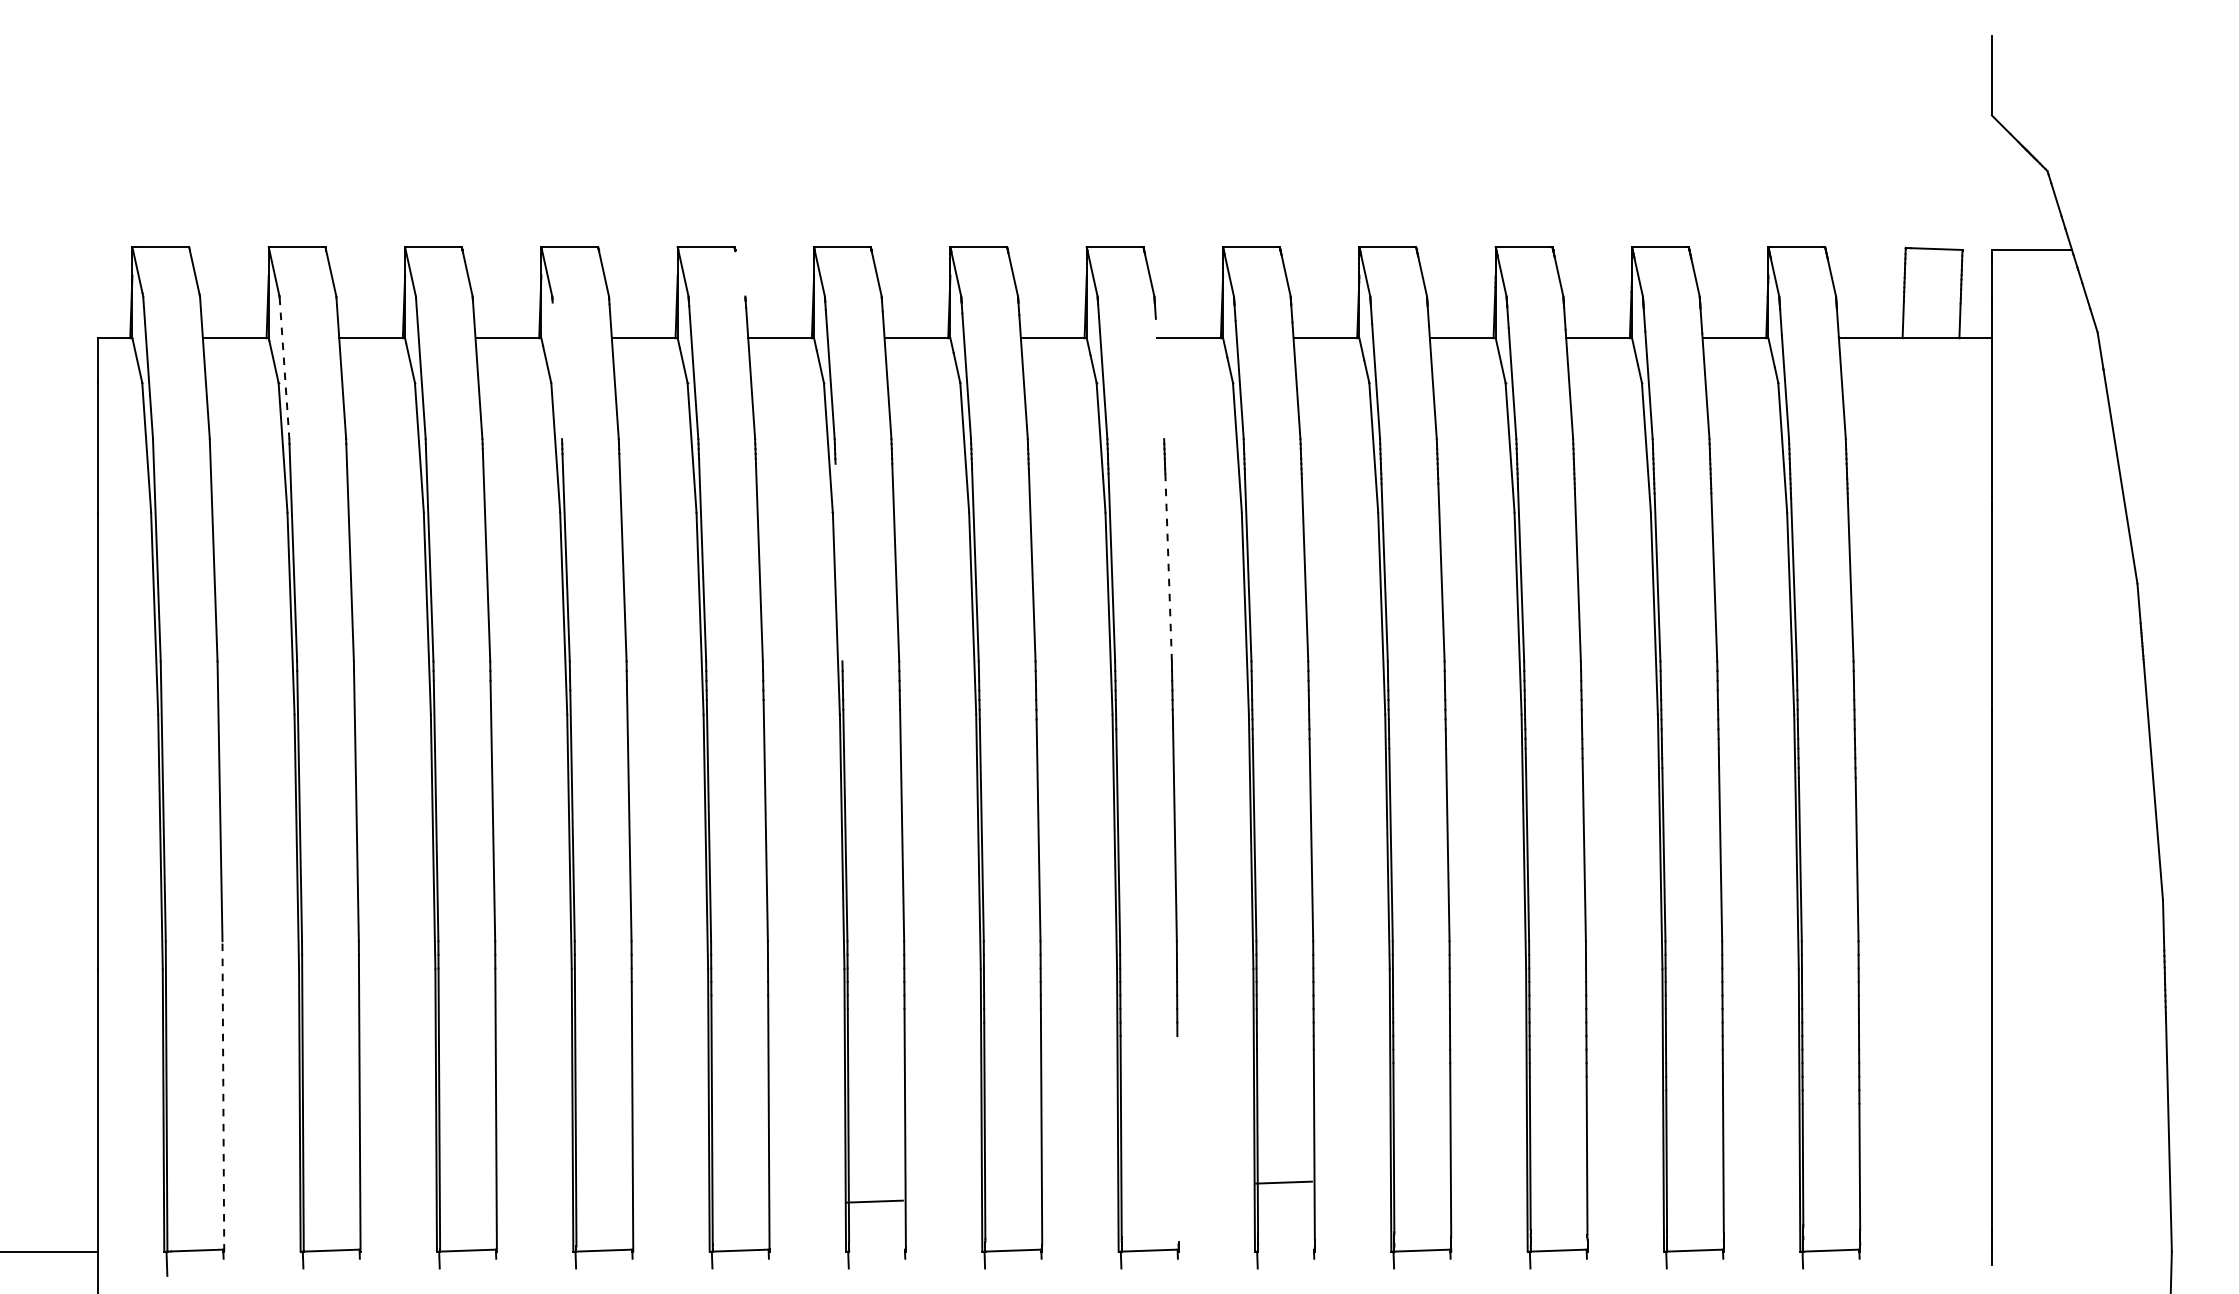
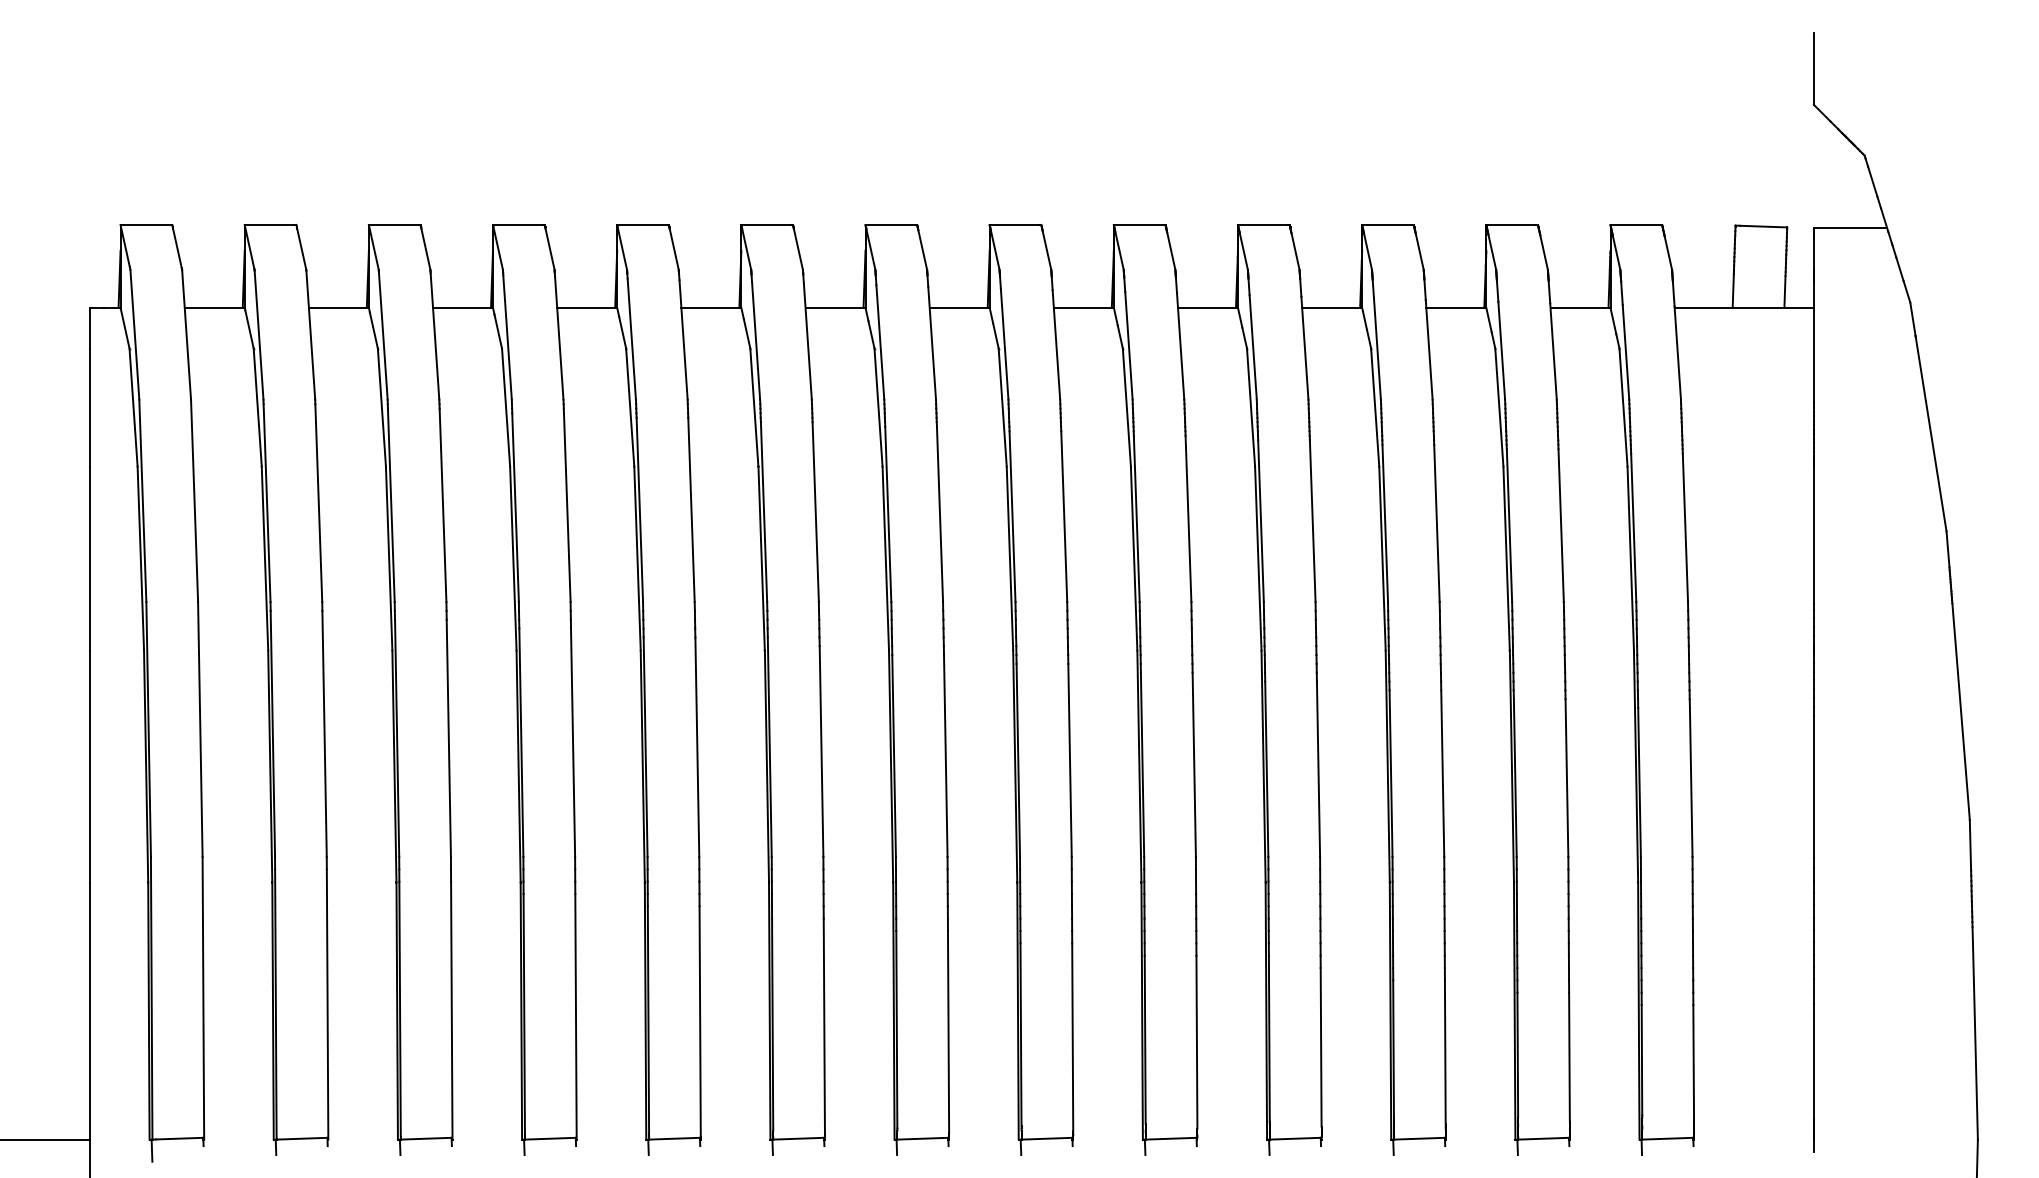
line: (740, 273) -> (674, 248), added
line: (284, 368) -> (259, 335), dashed -> solid
line: (557, 370) -> (507, 337), added
line: (1159, 378) -> (1055, 344), added
line: (838, 562) -> (763, 512), added
line: (1168, 567) -> (1064, 516), dashed -> solid
line: (223, 1095) -> (203, 997), dashed -> solid
line: (1177, 1139) -> (1072, 1037), added
line: (1283, 1182) -> (1170, 1138), moved
line: (874, 1201) -> (798, 1138), moved

